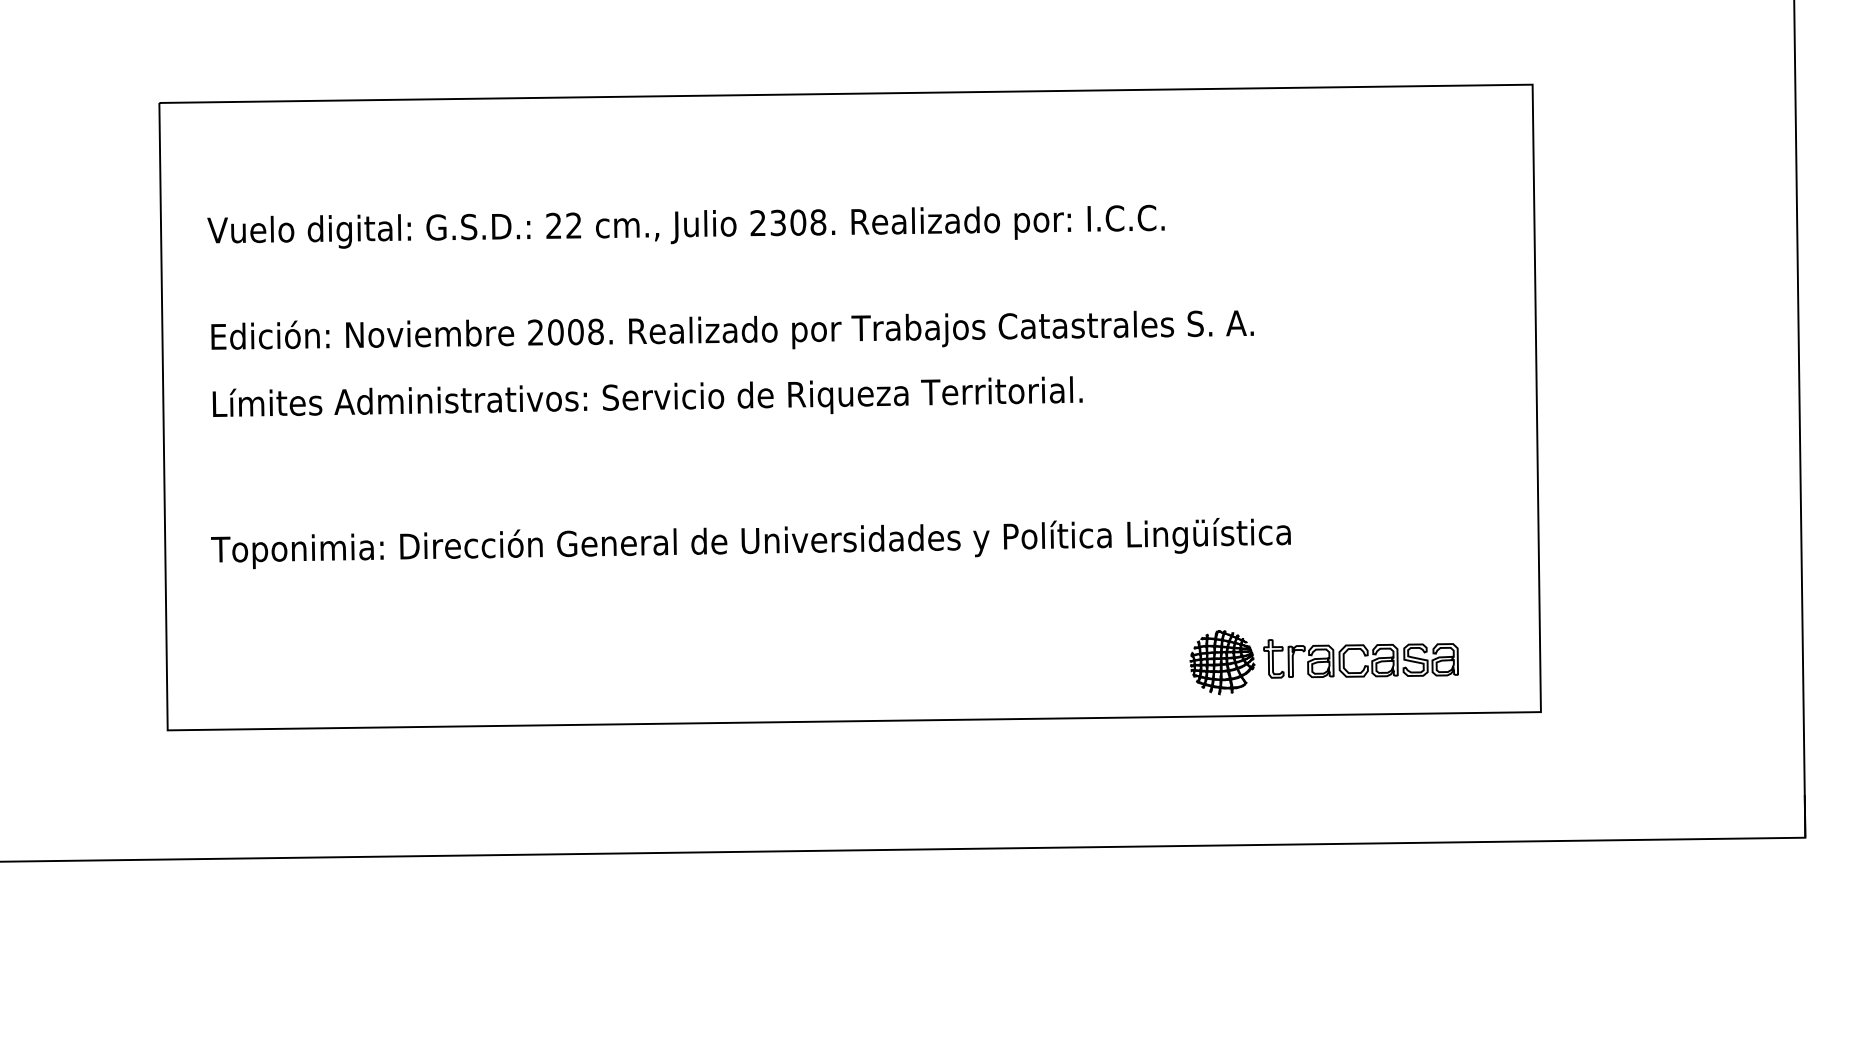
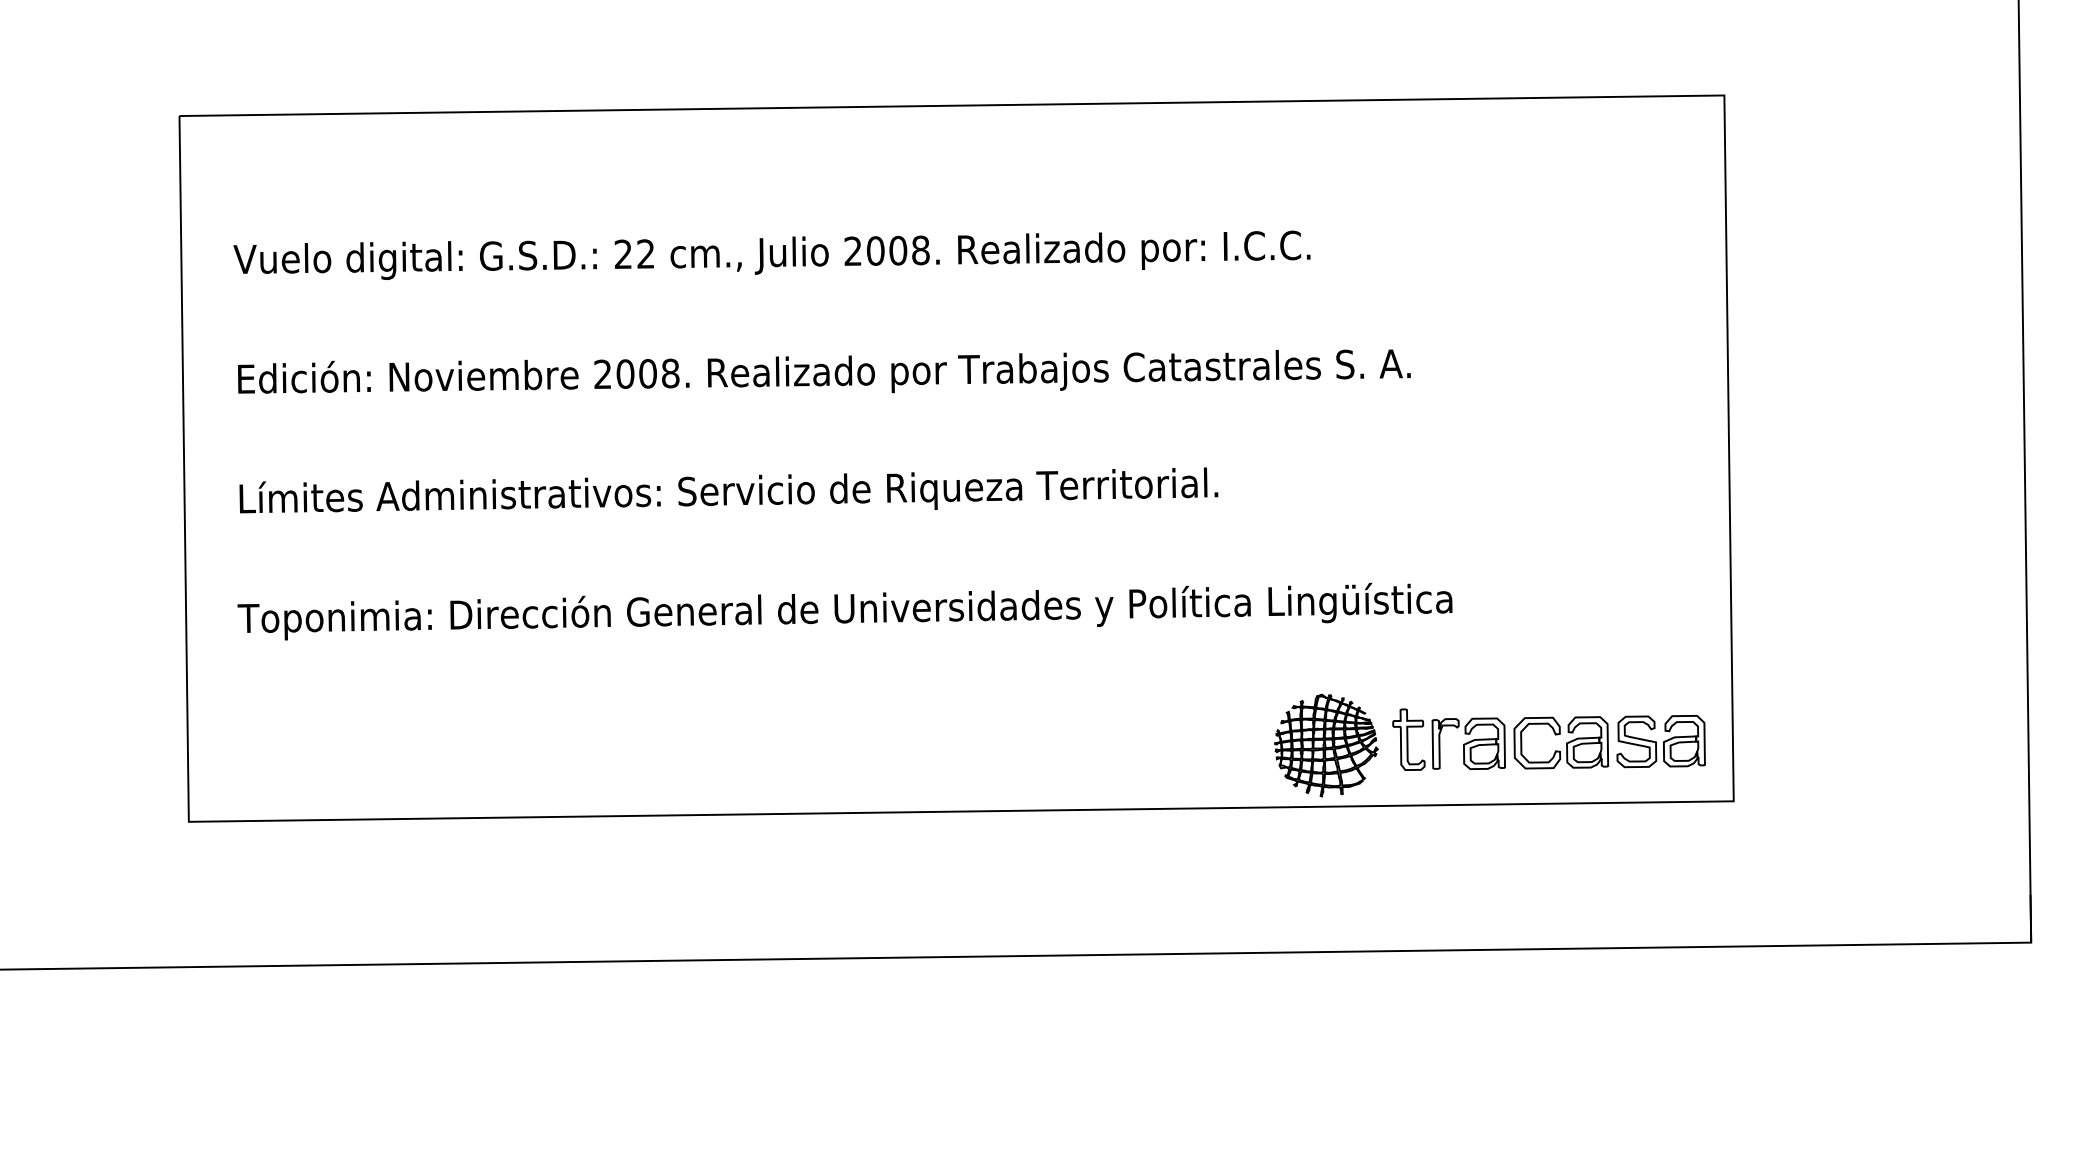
text: (778, 222) -> (875, 250), 2308. -> 2008.
text: (647, 396) -> (728, 490), moved
part: (1323, 662) -> (1489, 745), size x1.43

